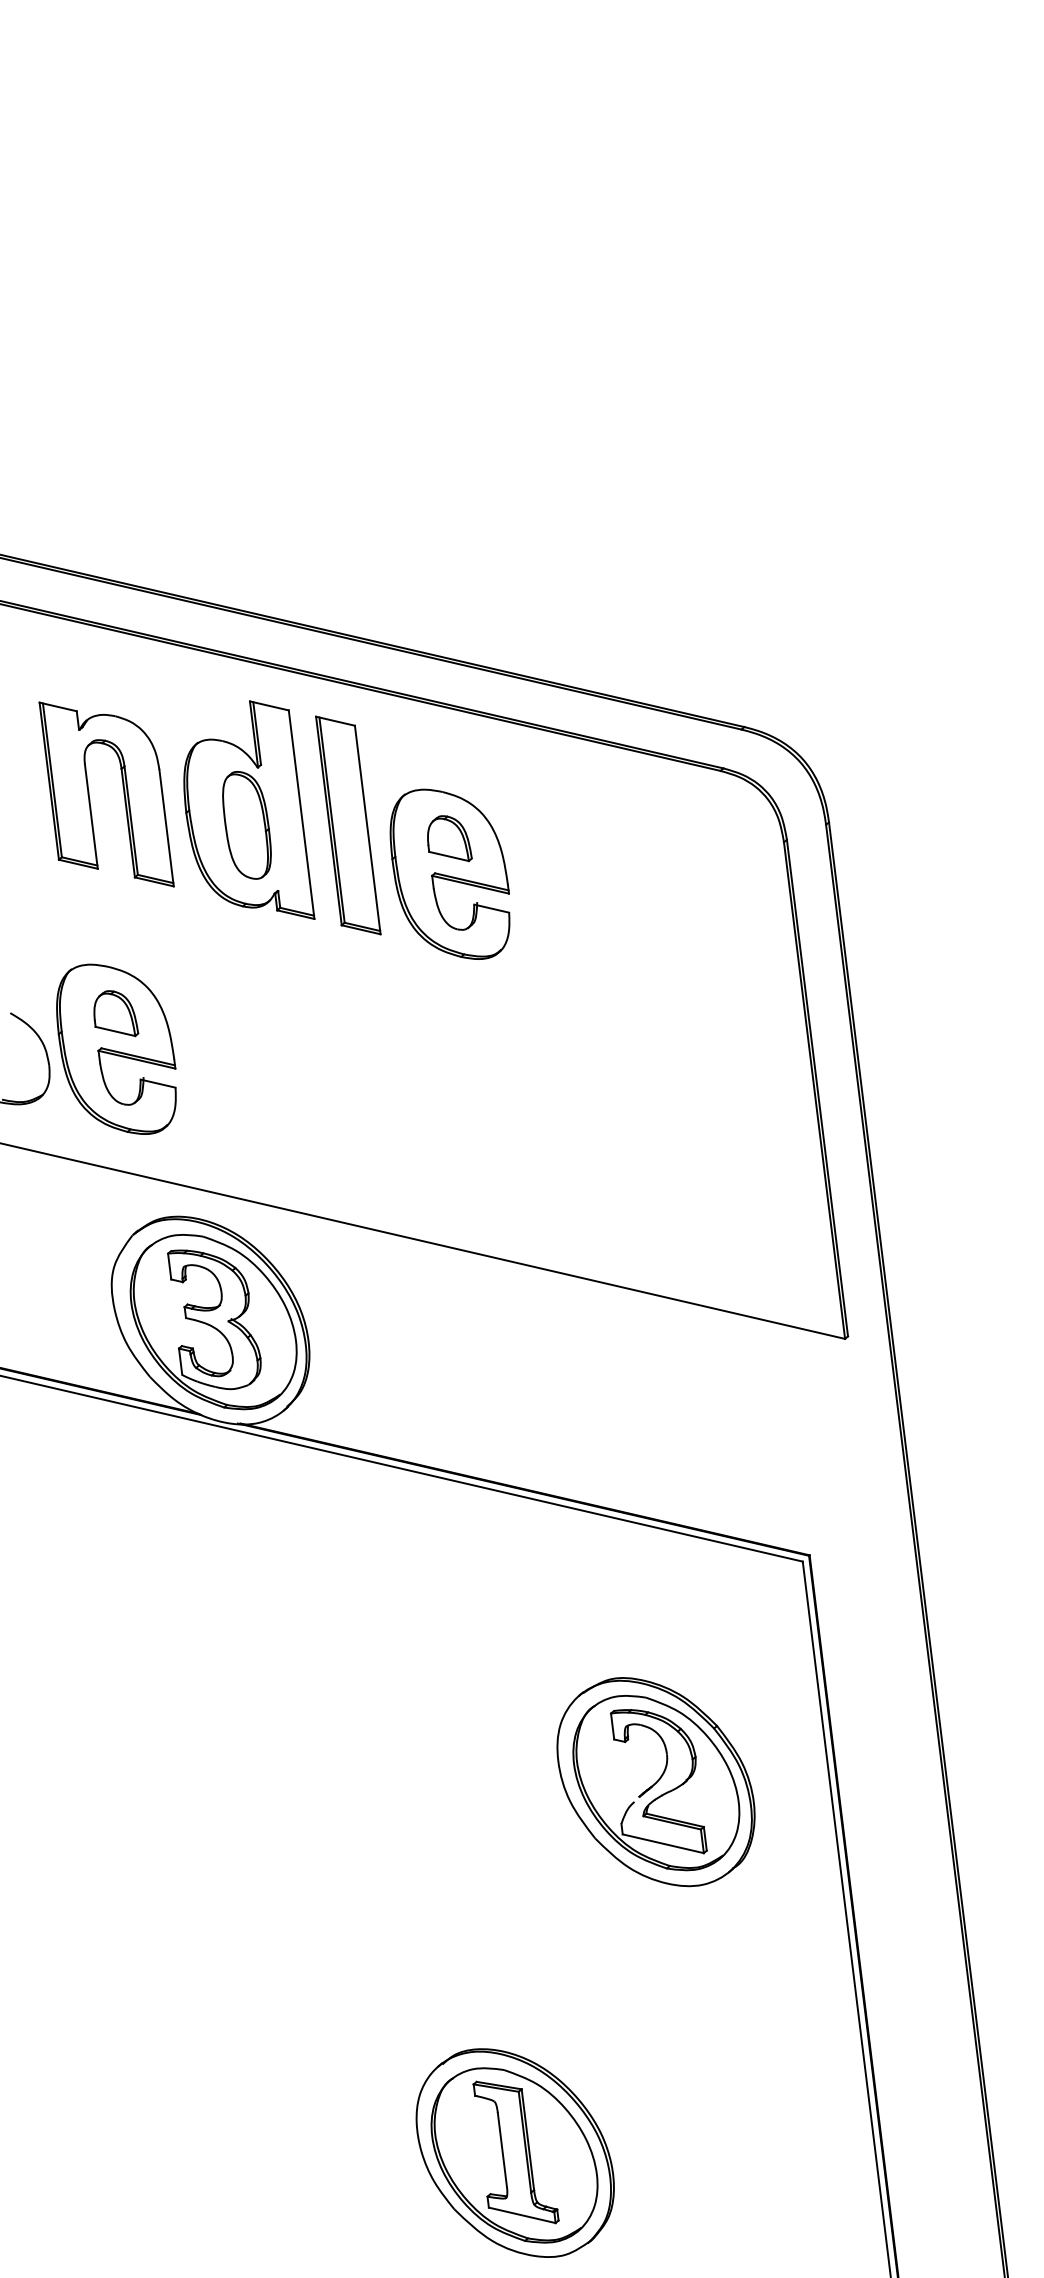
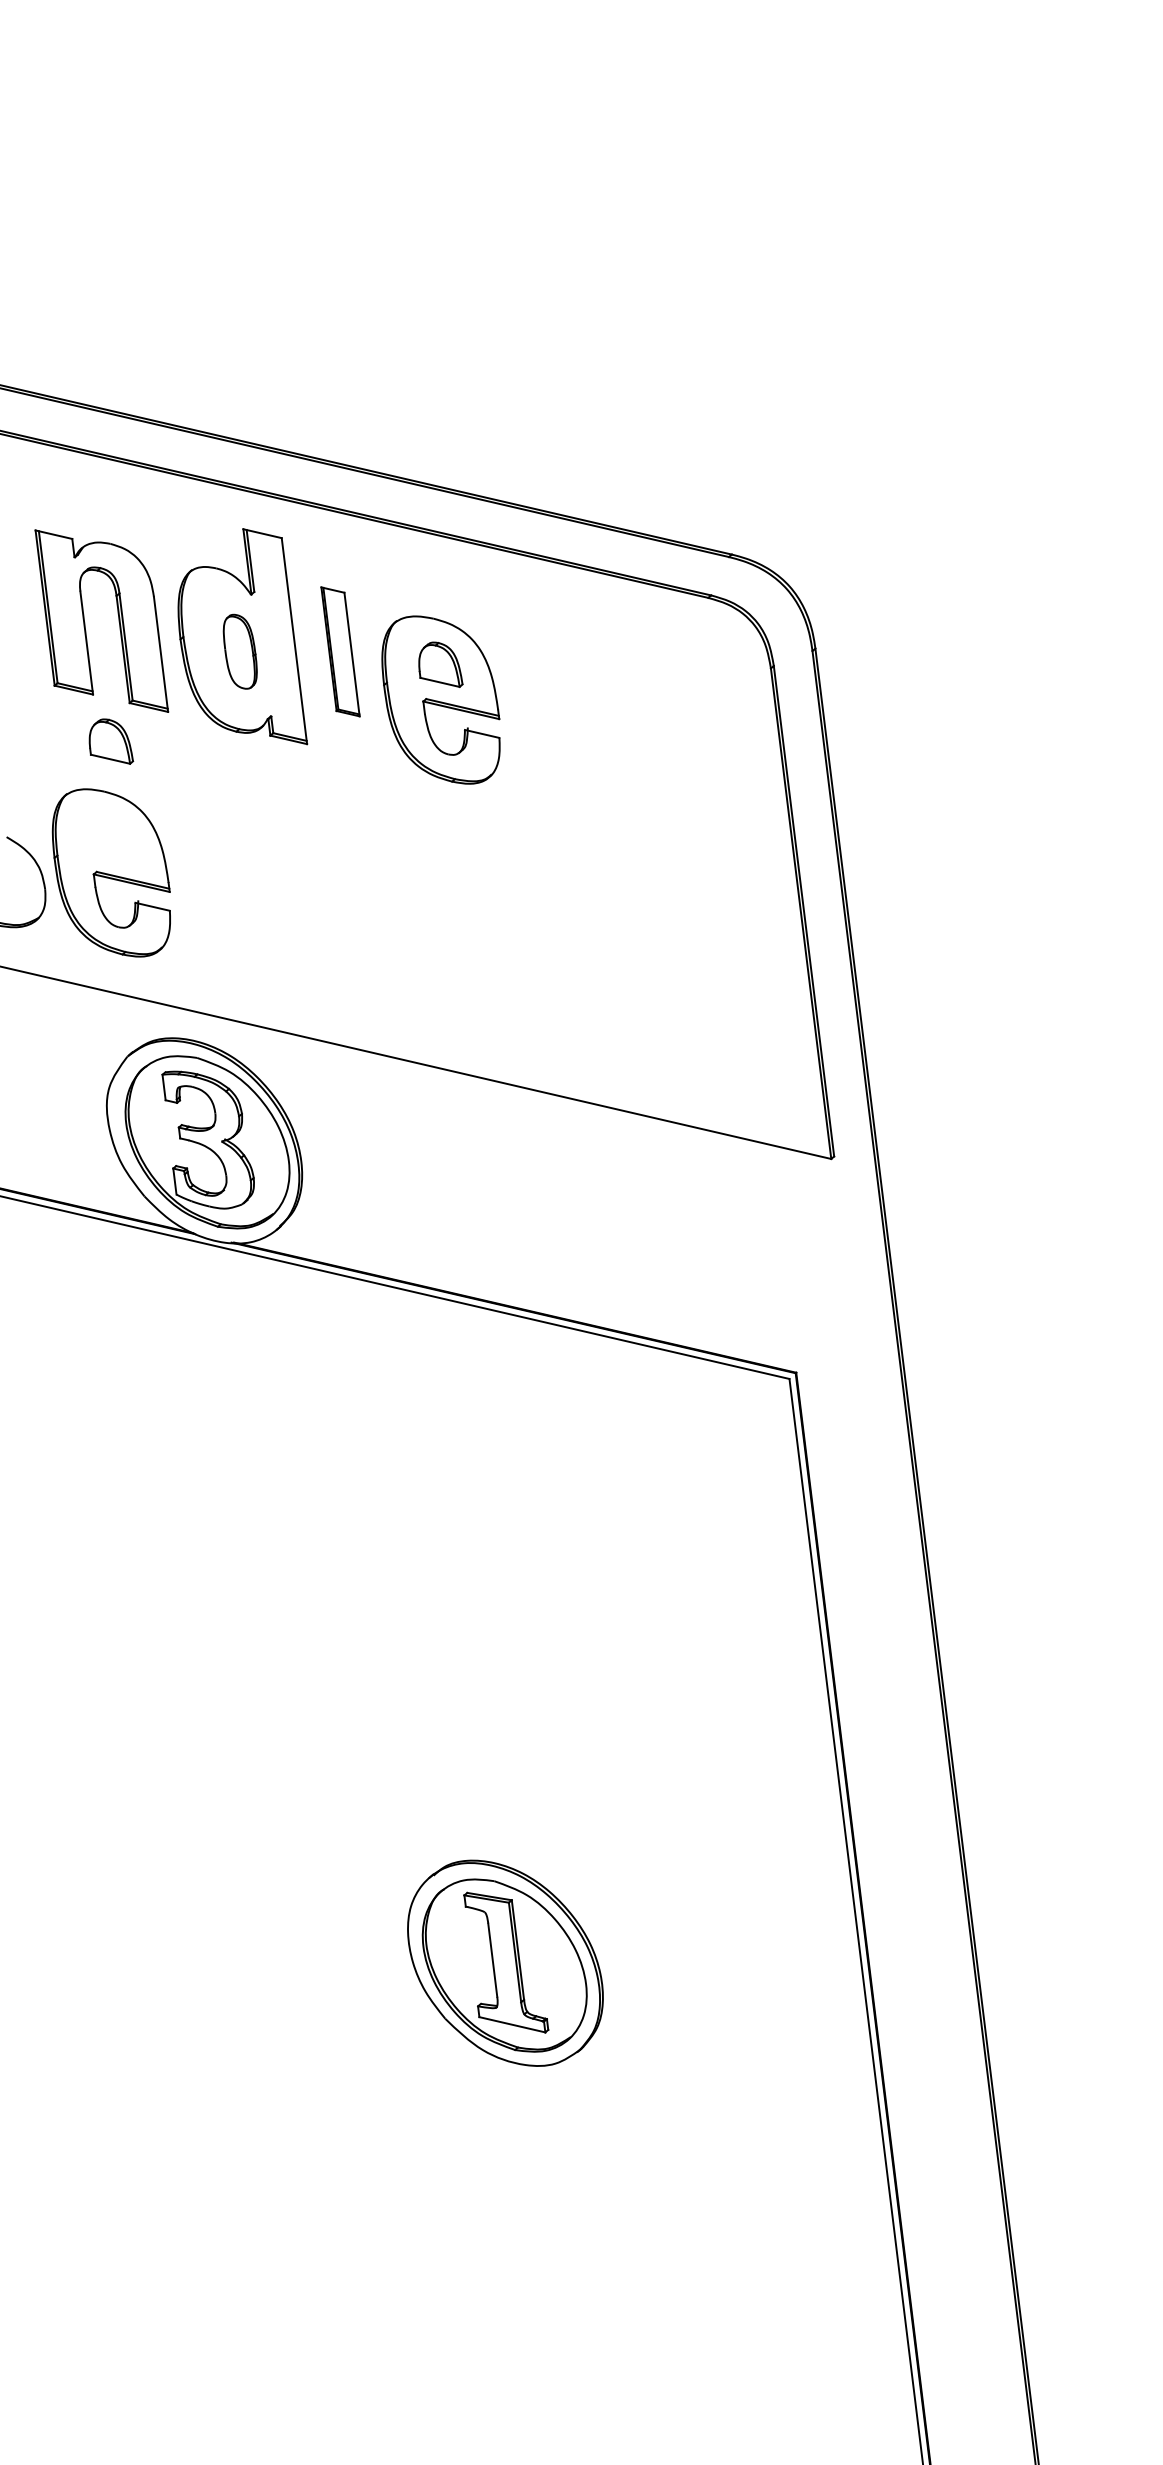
part: (246, 825) -> (239, 651), size x0.7
part: (348, 825) -> (340, 651), size x0.6
part: (116, 1013) -> (111, 741), moved
part: (656, 1781) -> (644, 1596), removed

